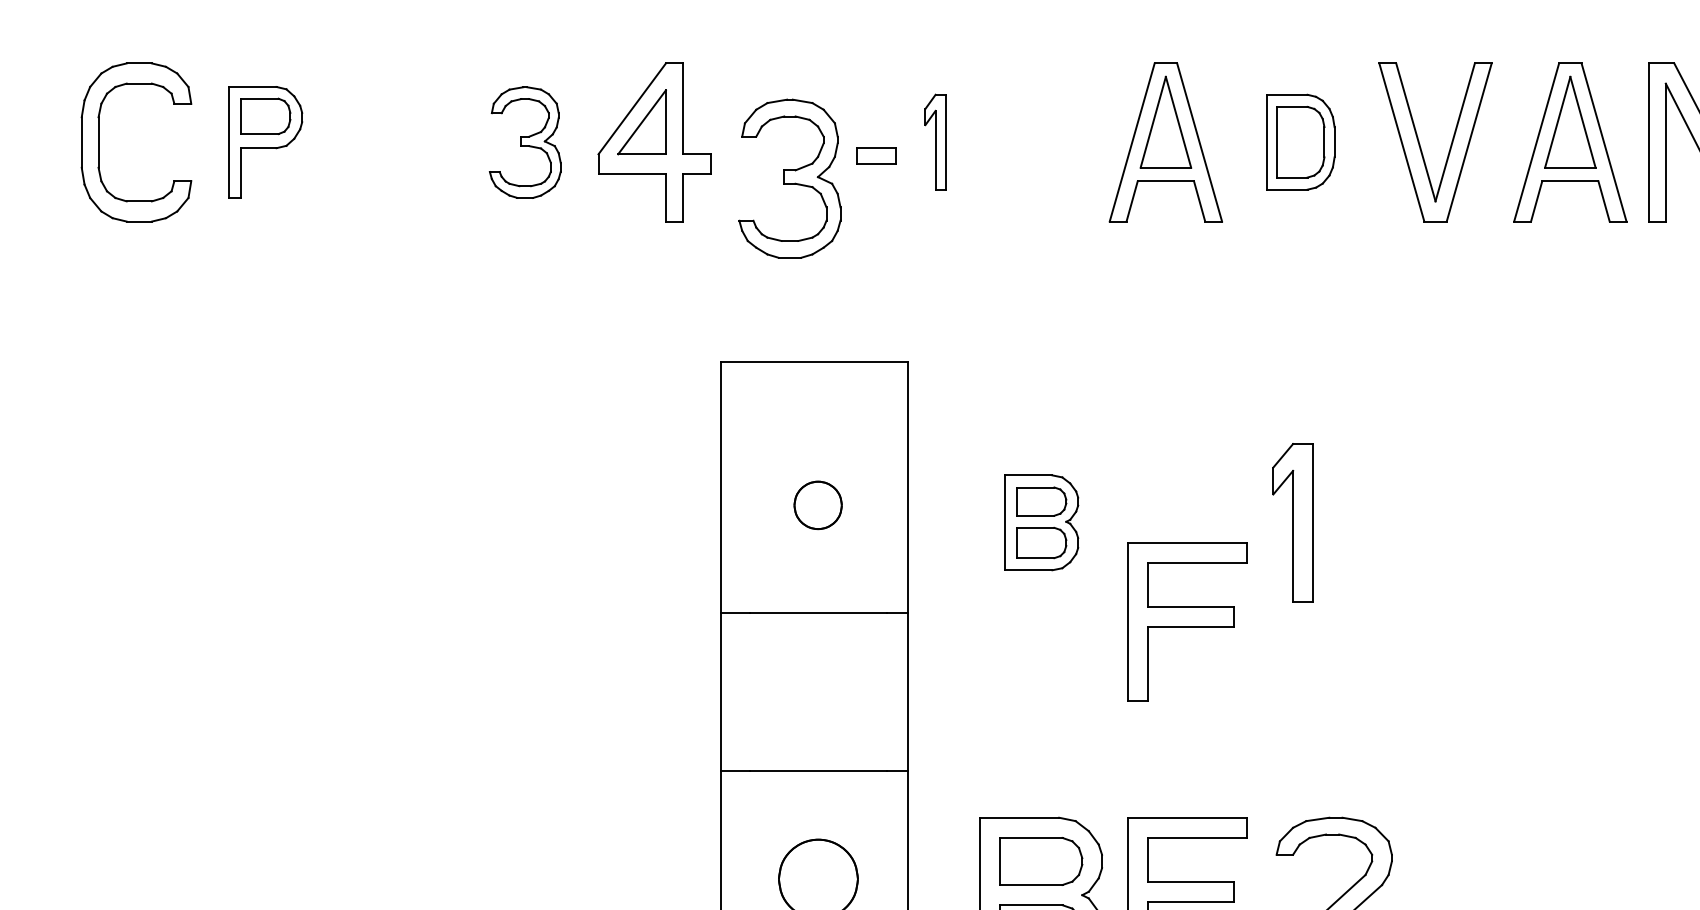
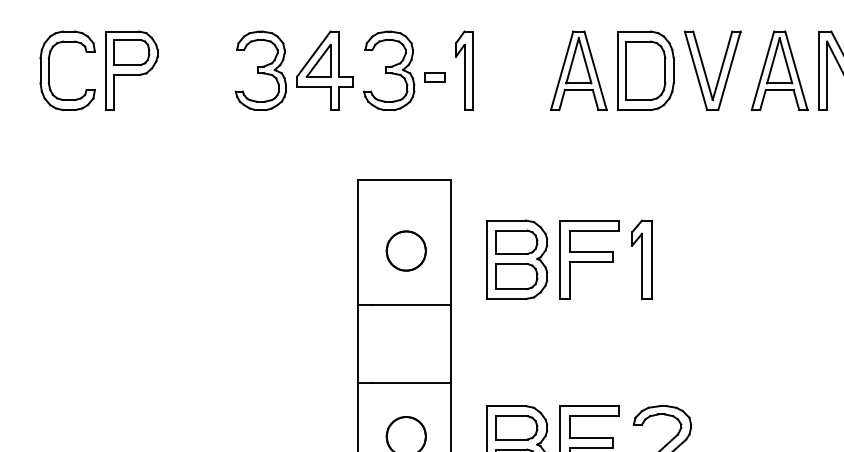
part: (264, 141) -> (131, 70), size x1.43
part: (524, 141) -> (260, 70), size x1.43
part: (935, 141) -> (464, 70), size x1.67
part: (1300, 141) -> (645, 70), size x1.67
part: (790, 178) -> (389, 70), moved
part: (816, 504) -> (405, 250), size x1.67
part: (1042, 522) -> (517, 259), size x1.67
part: (1187, 621) -> (589, 259), moved

